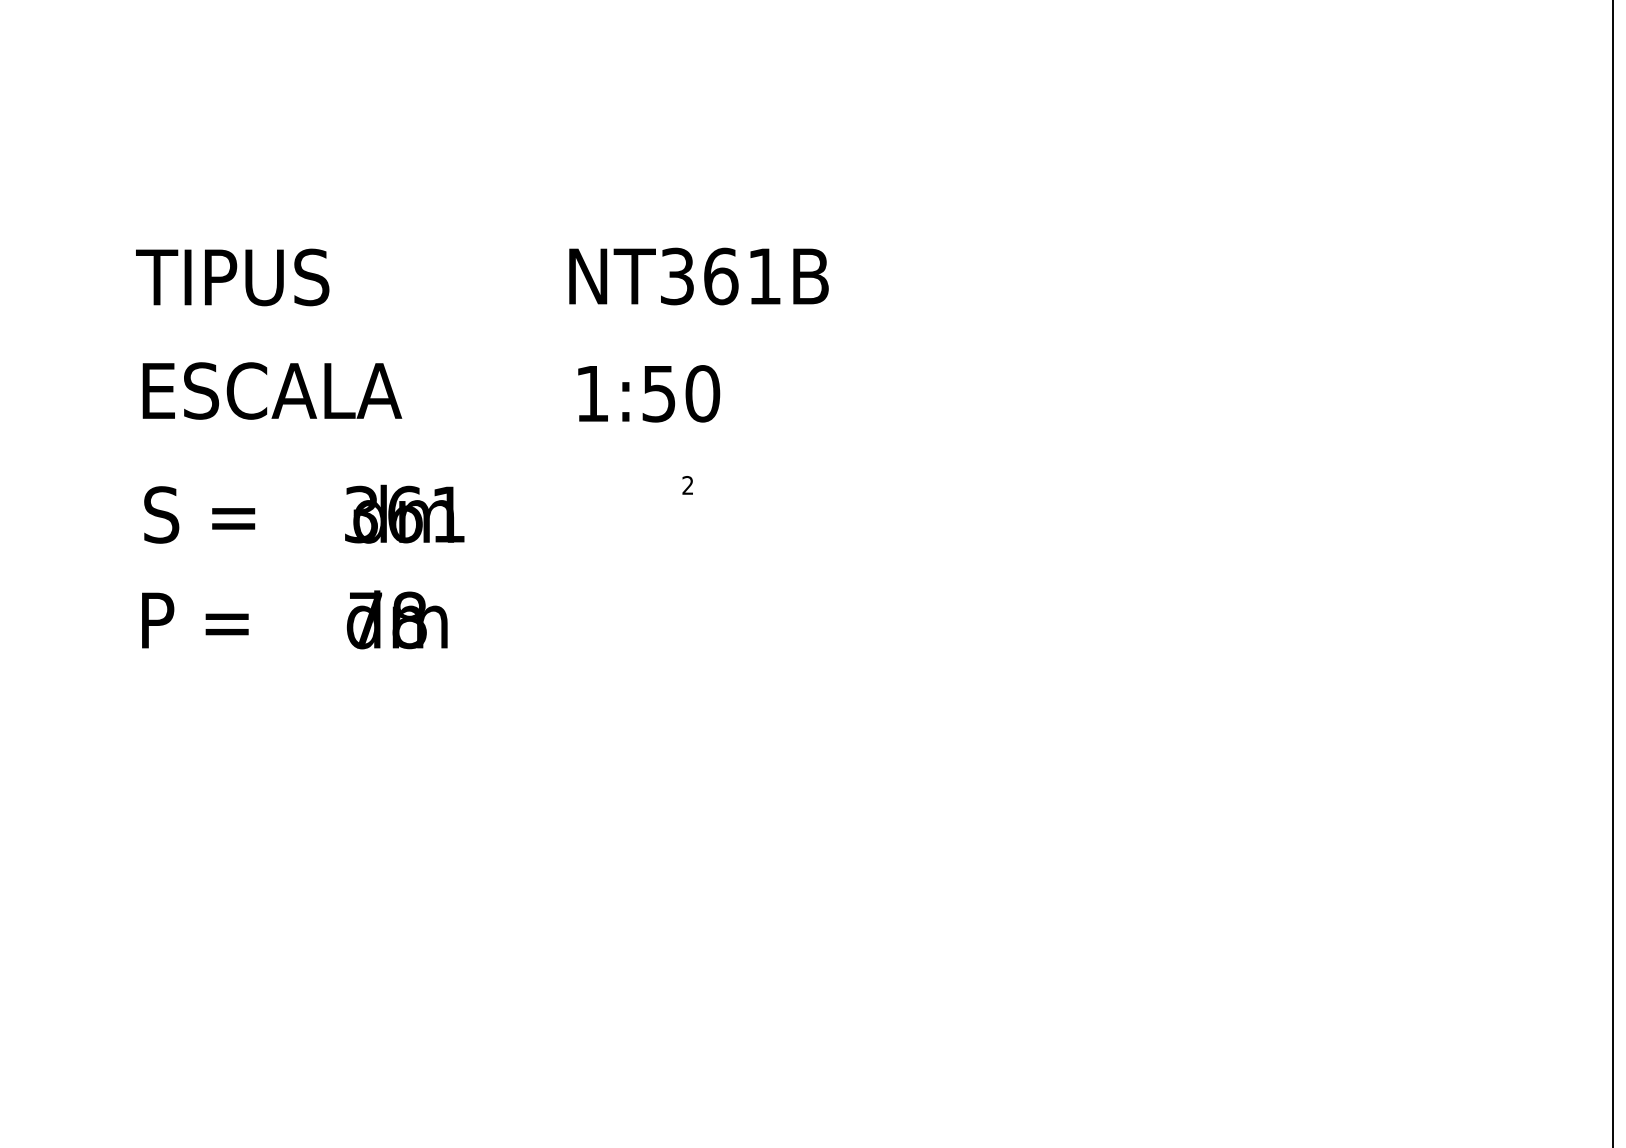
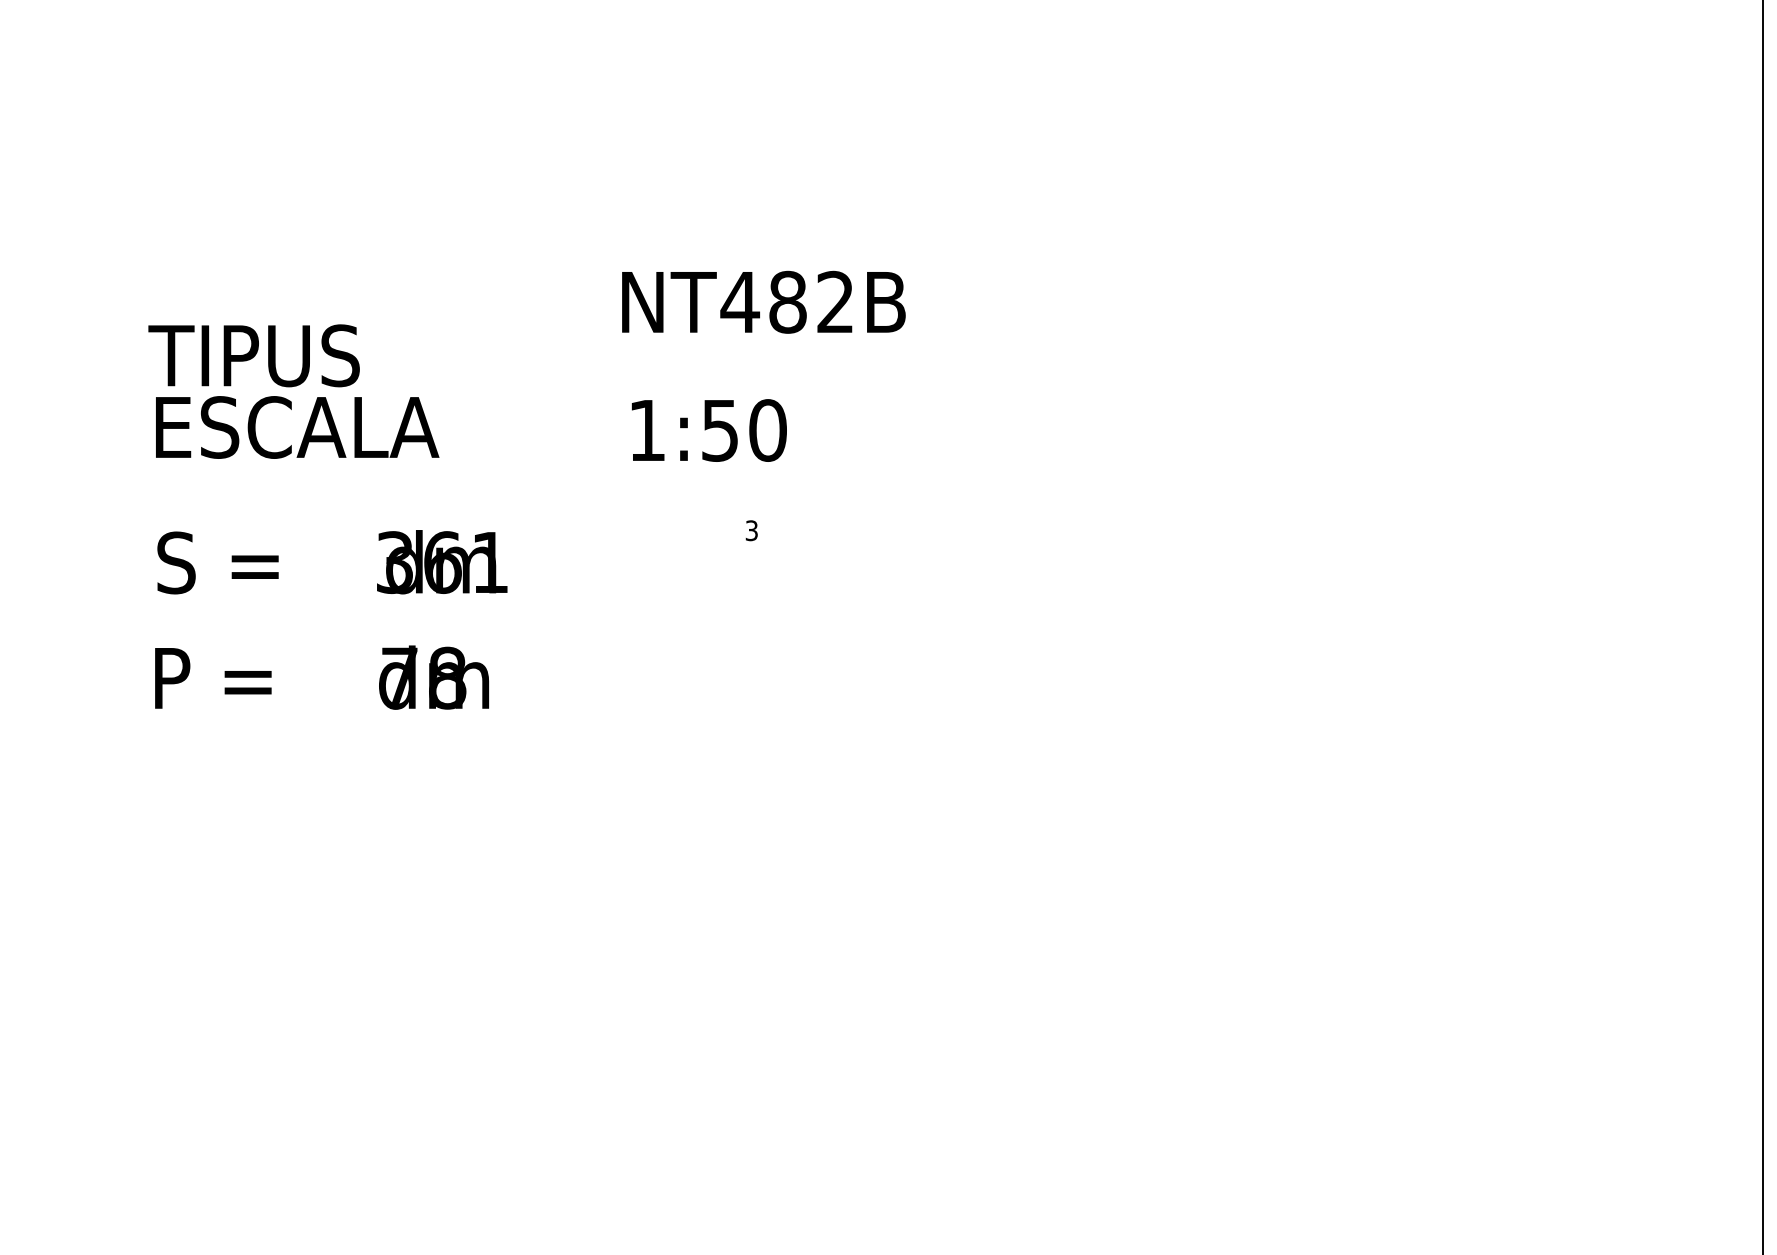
text: (719, 276) -> (786, 302), NT361B -> NT482B
text: (232, 277) -> (253, 355), moved
text: (687, 485) -> (751, 530), 2 -> 3

